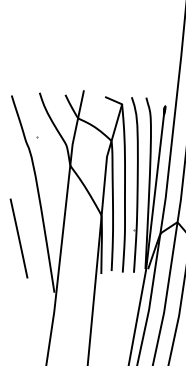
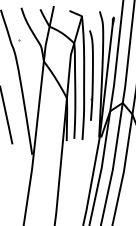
part: (134, 184) -> (91, 75), size x0.7

